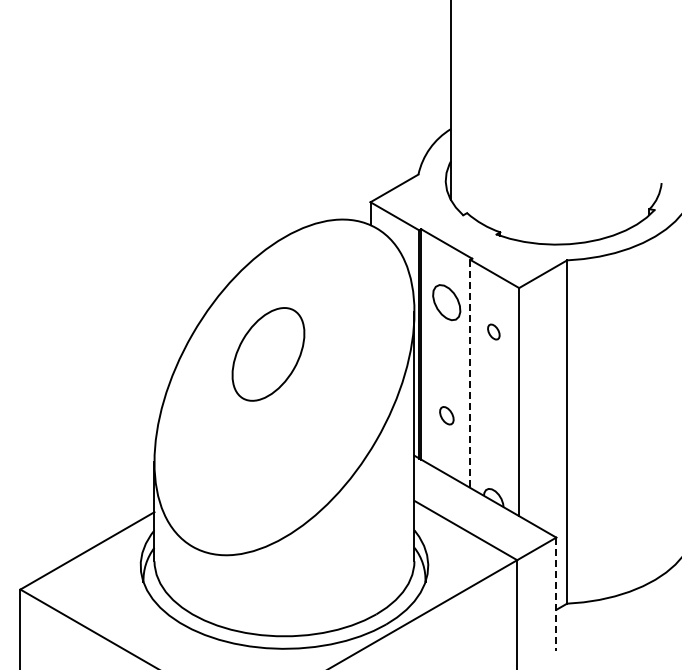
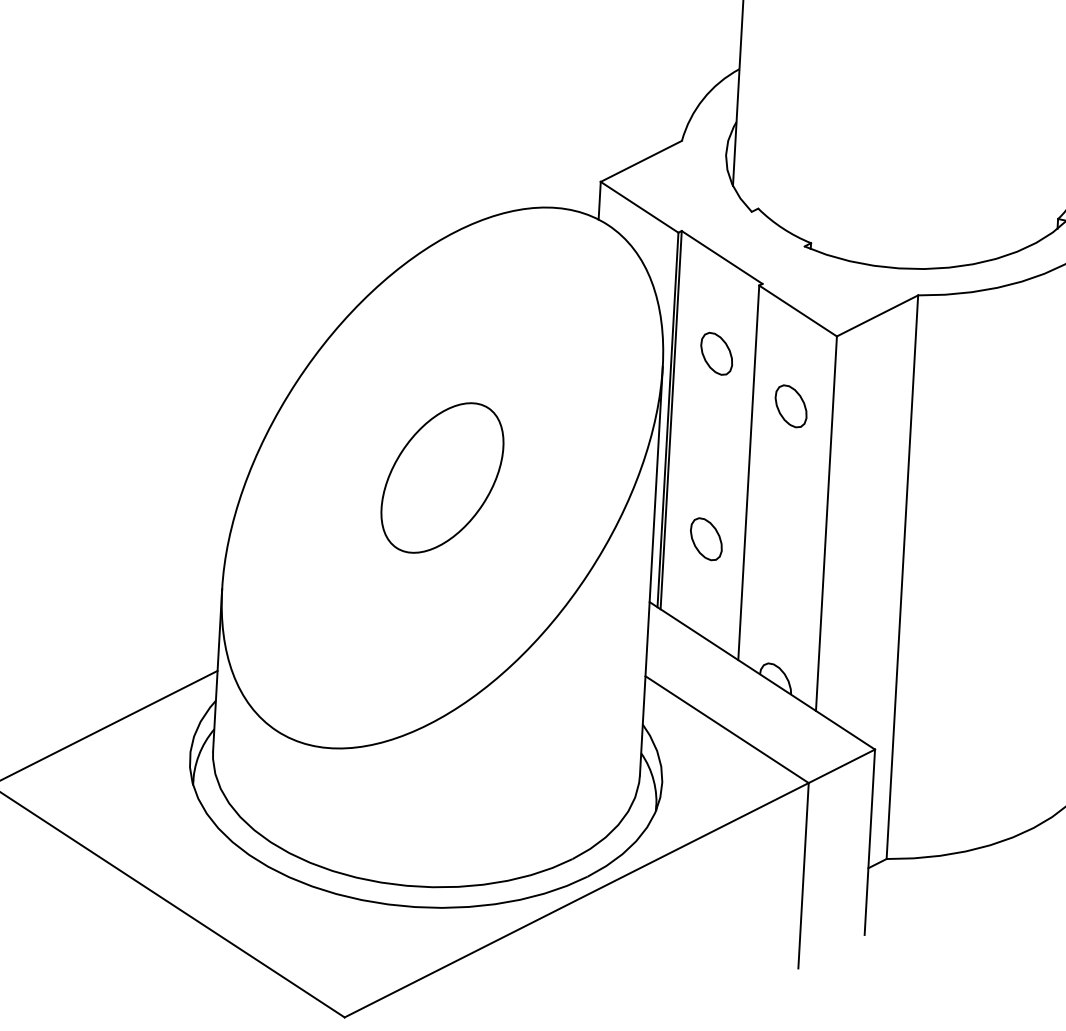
part: (446, 302) -> (716, 353), size x0.71
part: (493, 331) -> (790, 405), size x1.67
part: (268, 354) -> (442, 478), moved
line: (470, 374) -> (749, 473), dashed -> solid
part: (446, 415) -> (705, 538), size x1.43
line: (556, 594) -> (870, 842), dashed -> solid

